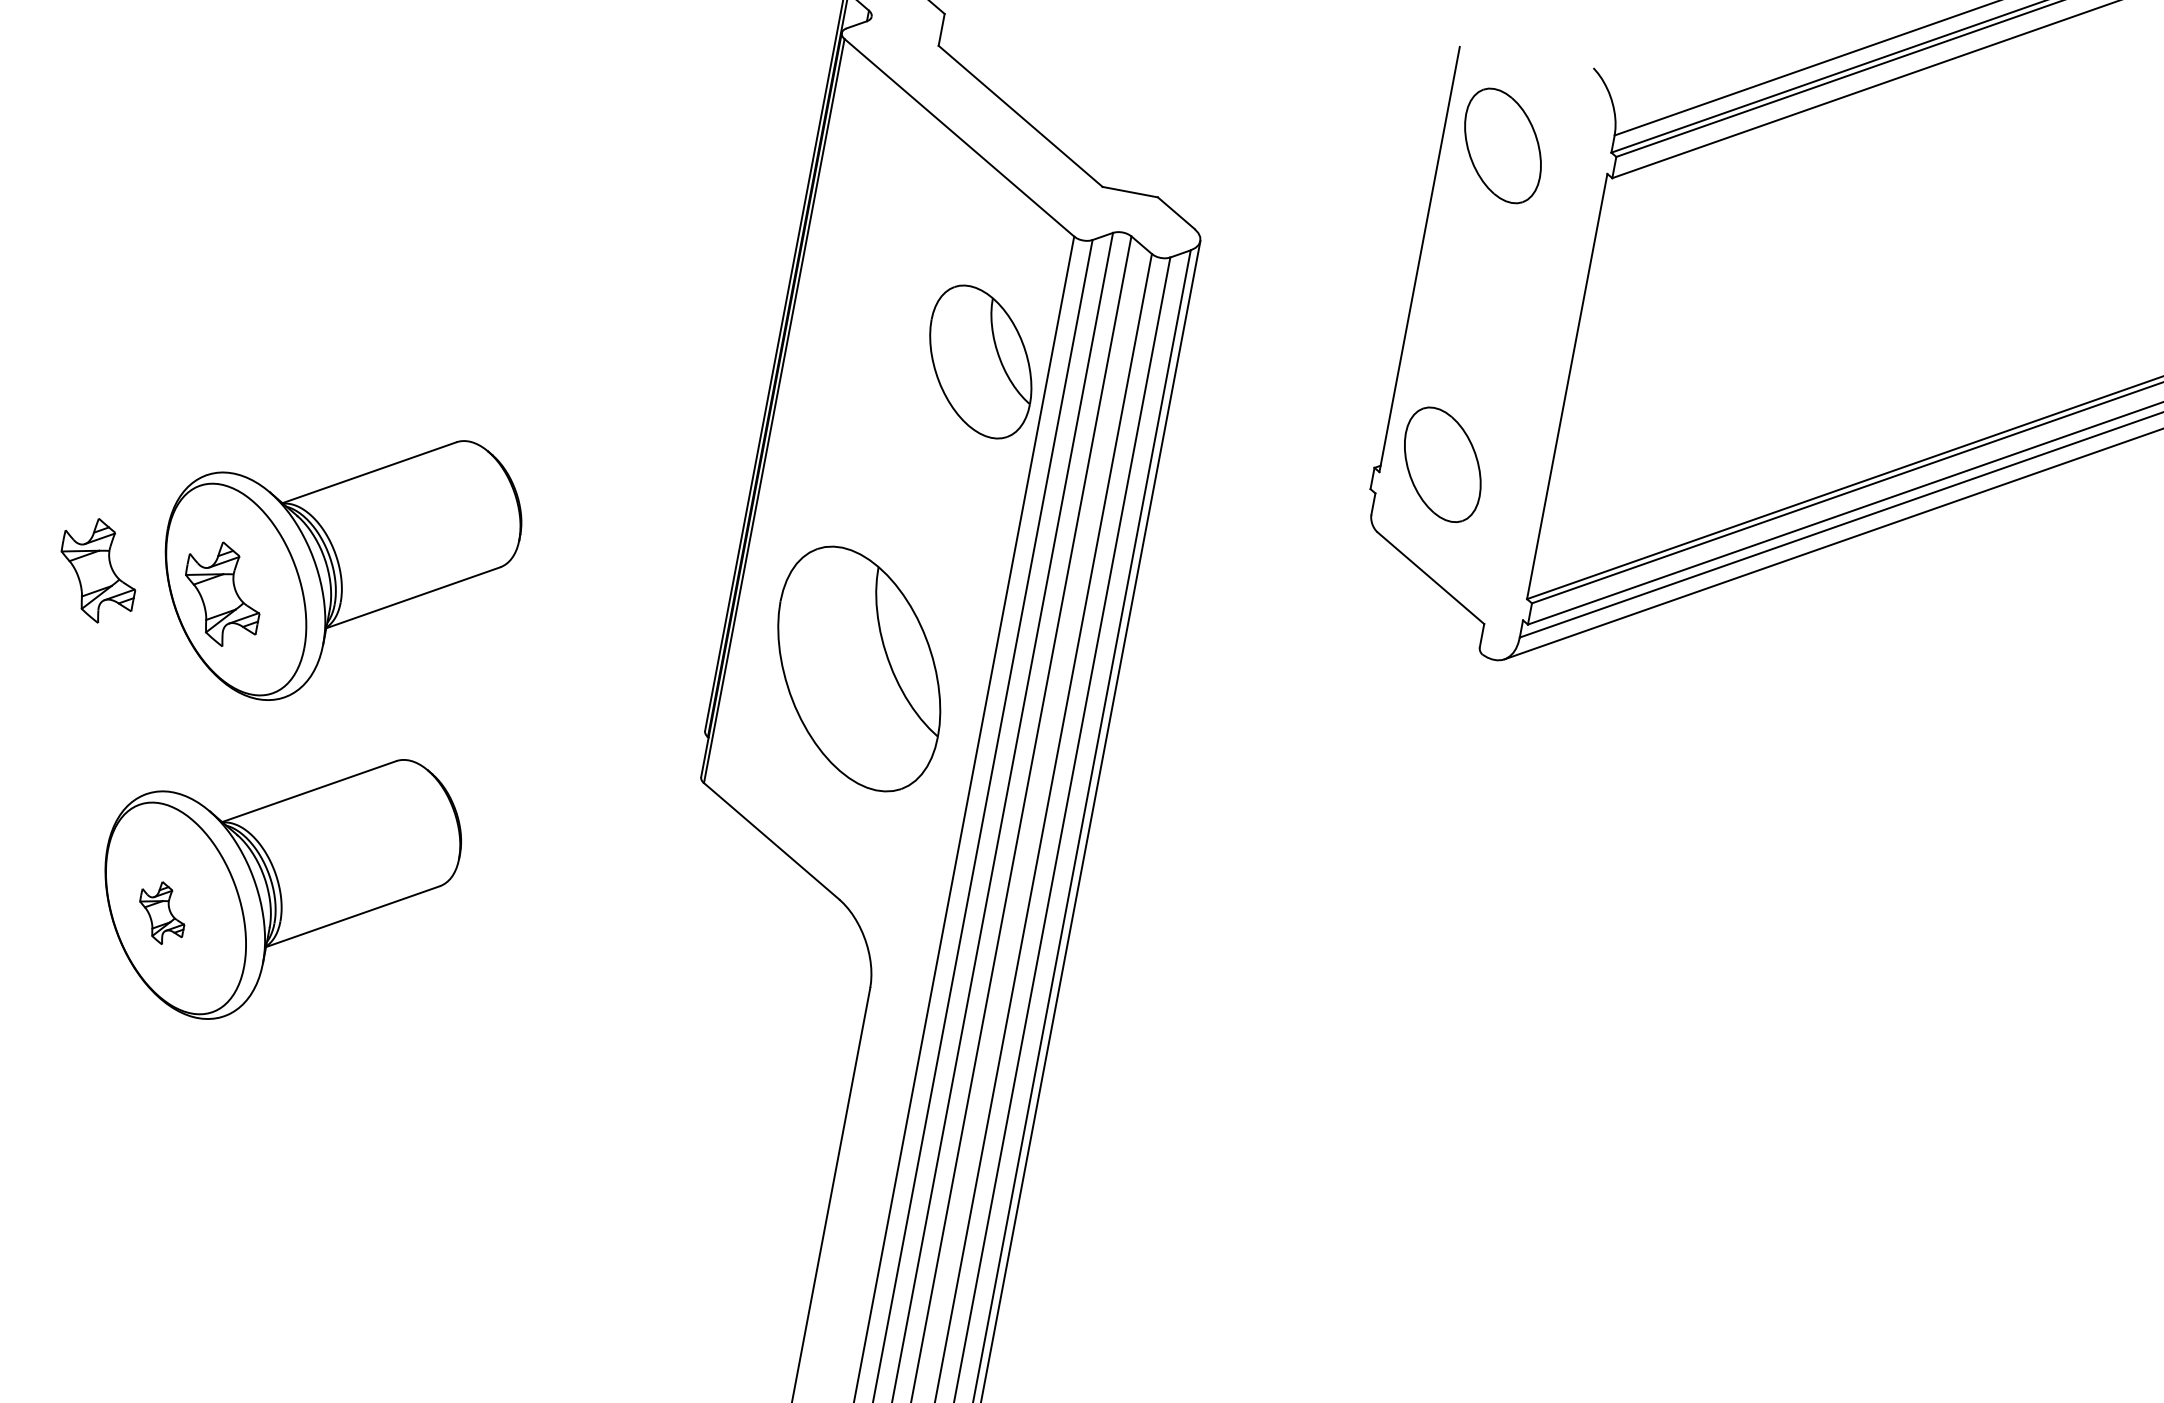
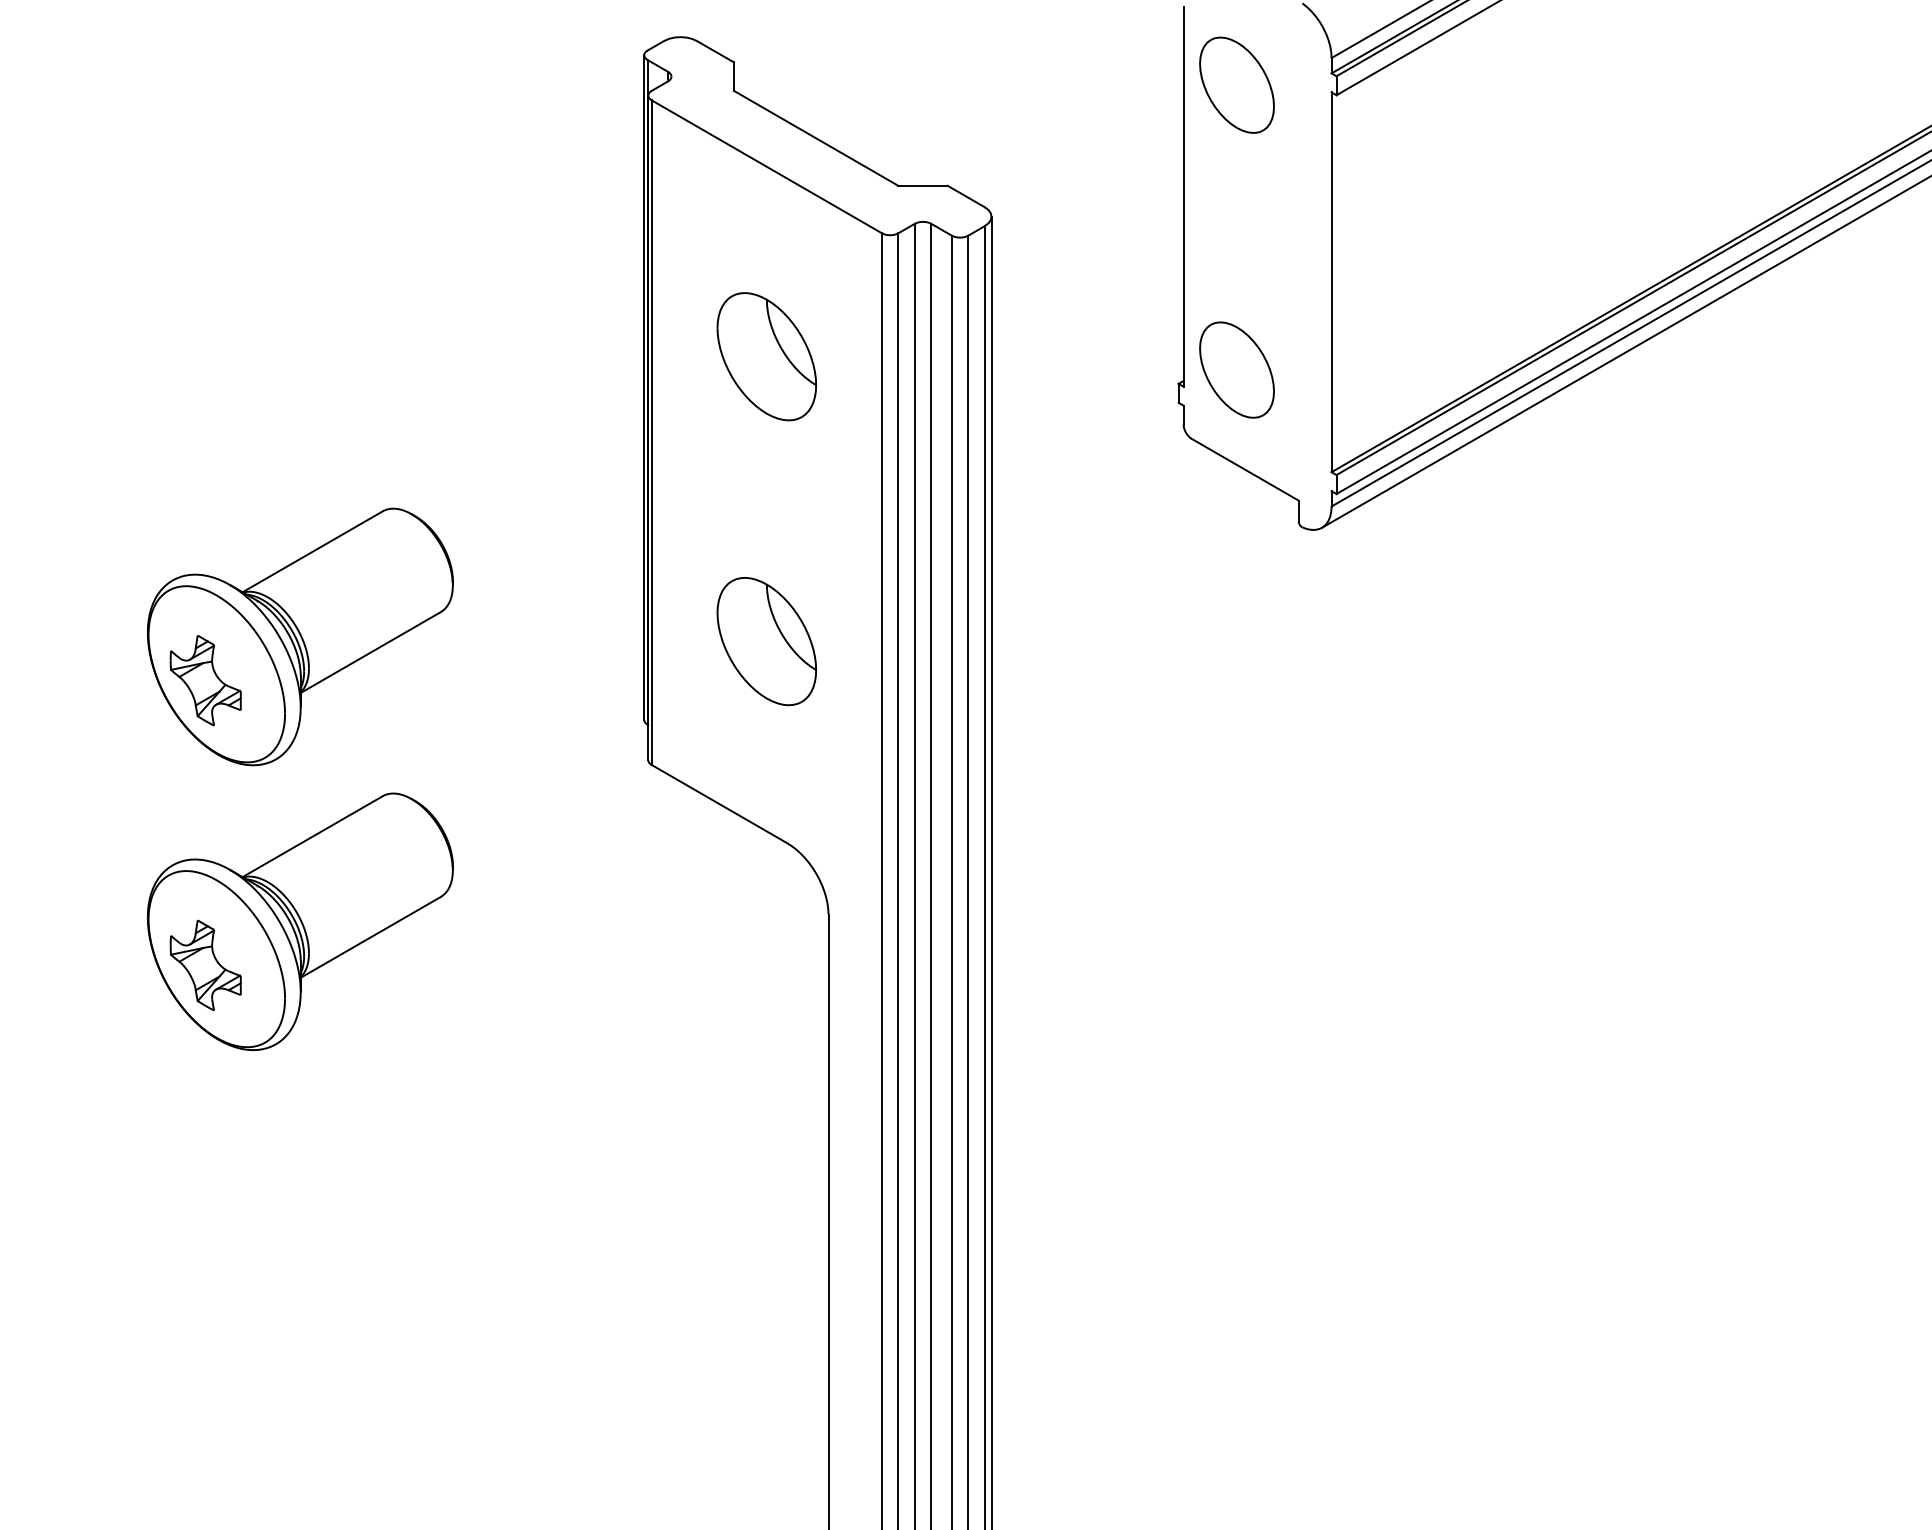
part: (980, 361) -> (766, 356), moved
part: (98, 570) -> (94, 680), removed
part: (858, 669) -> (766, 641), size x0.62
part: (162, 913) -> (205, 965), size x1.67

